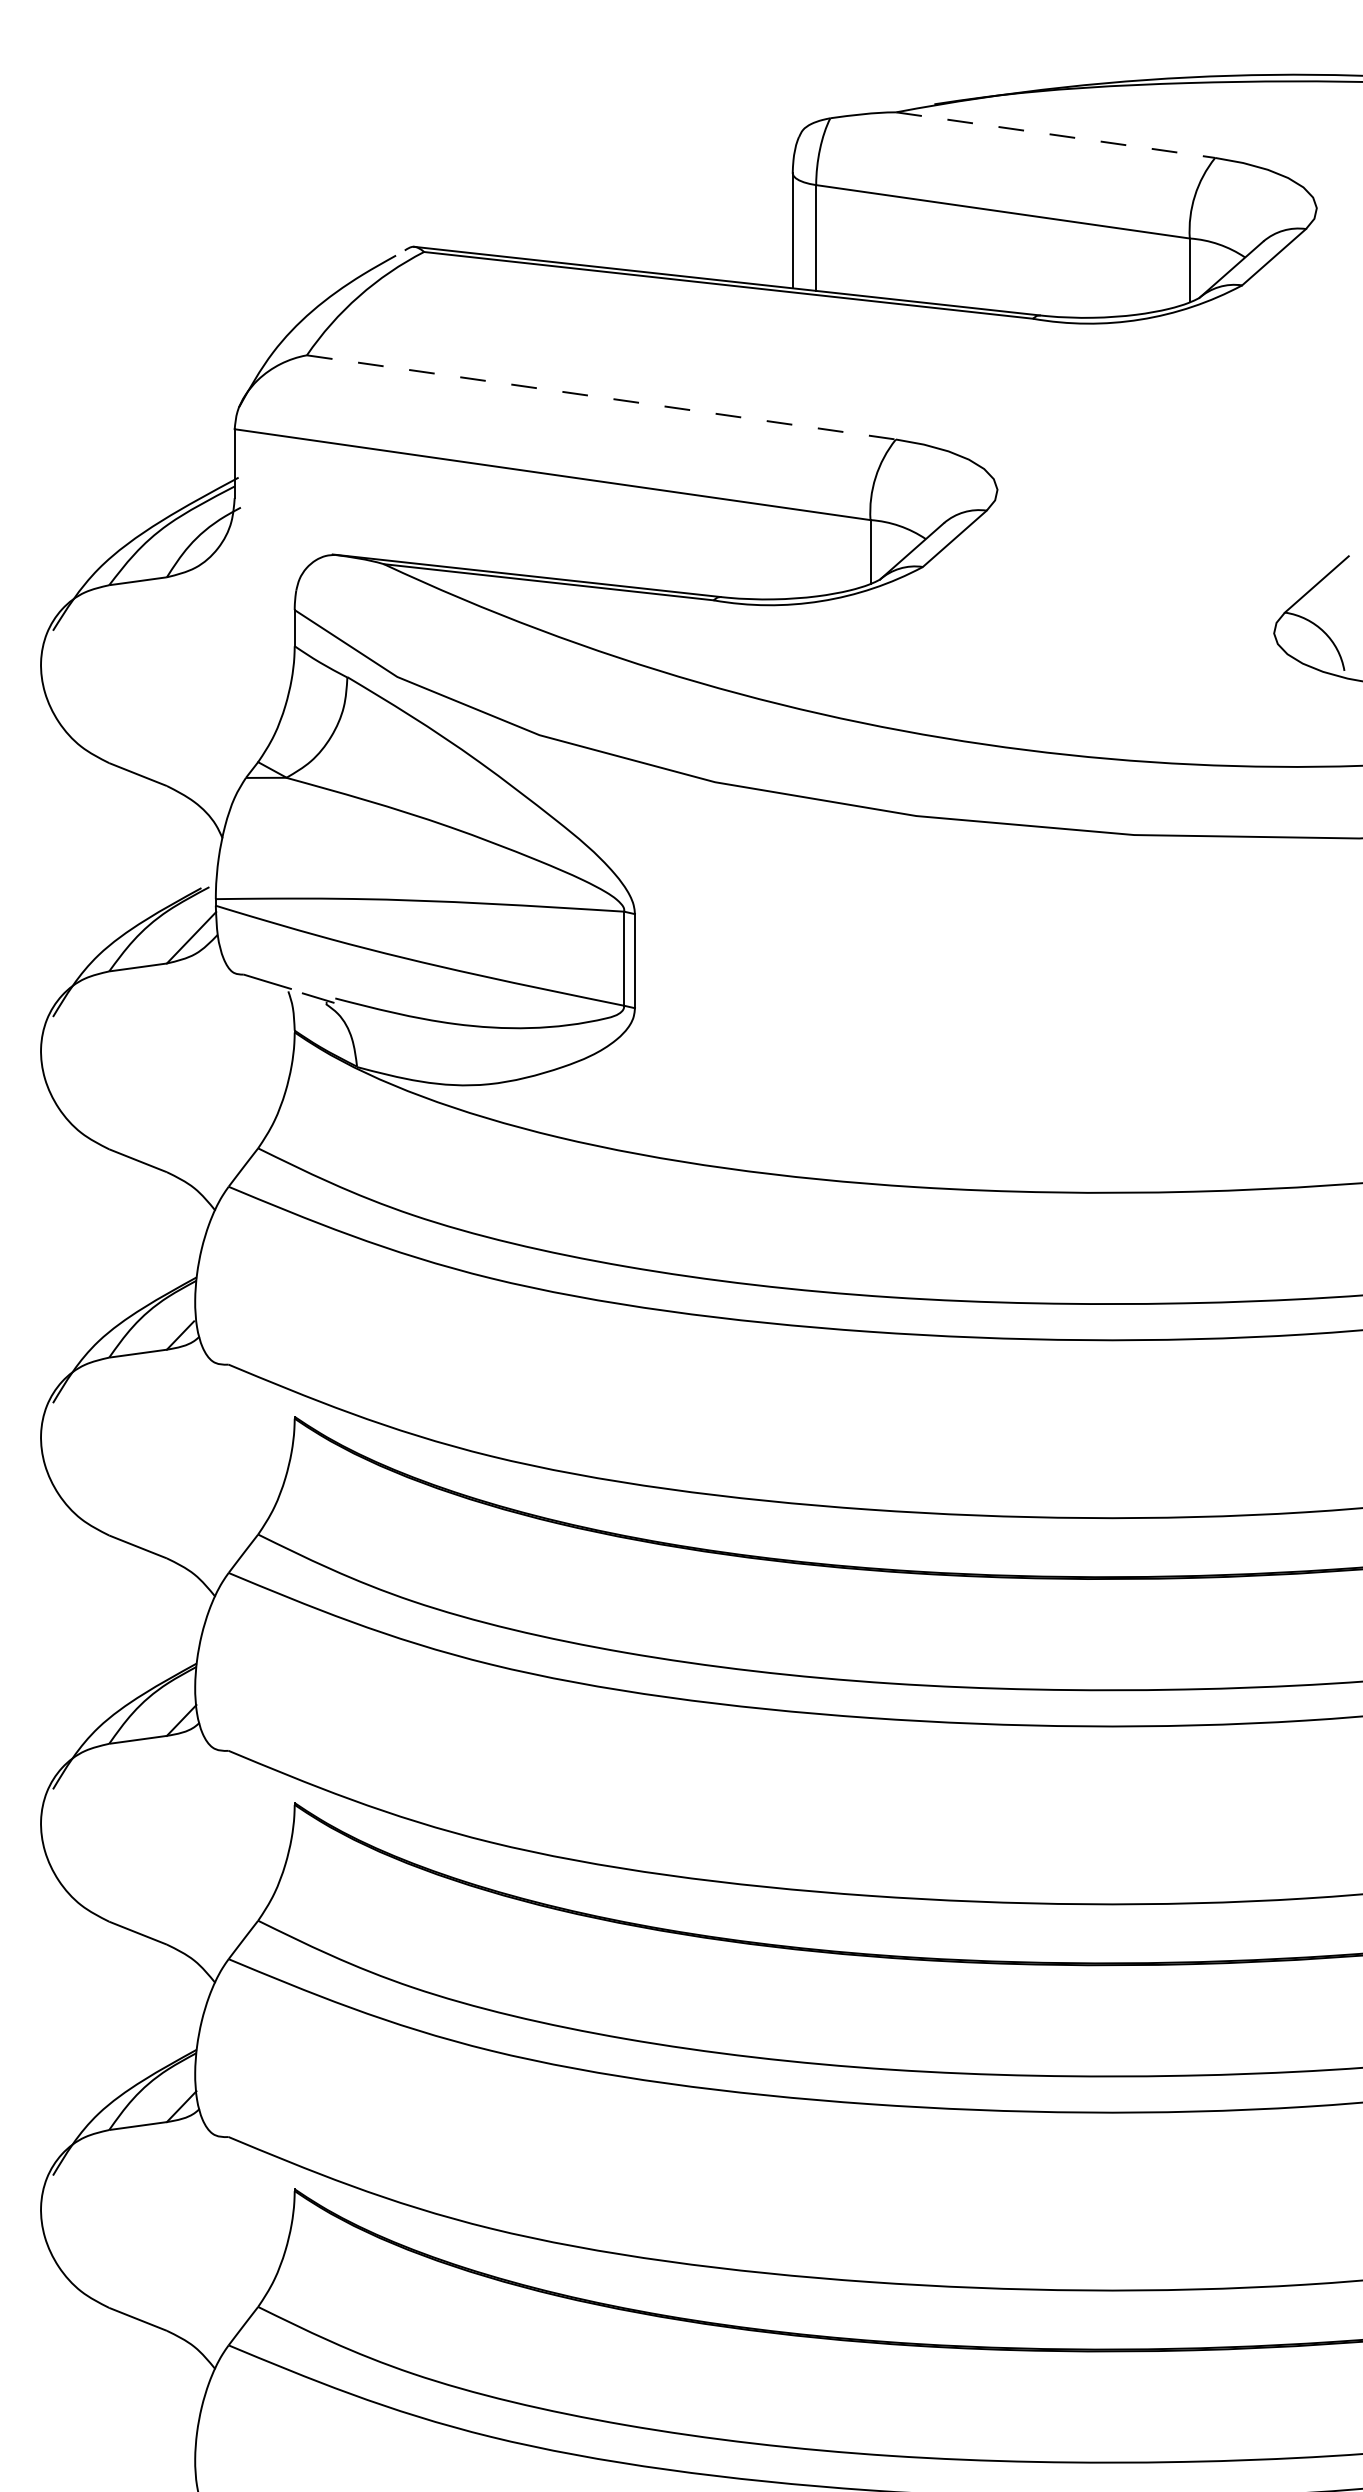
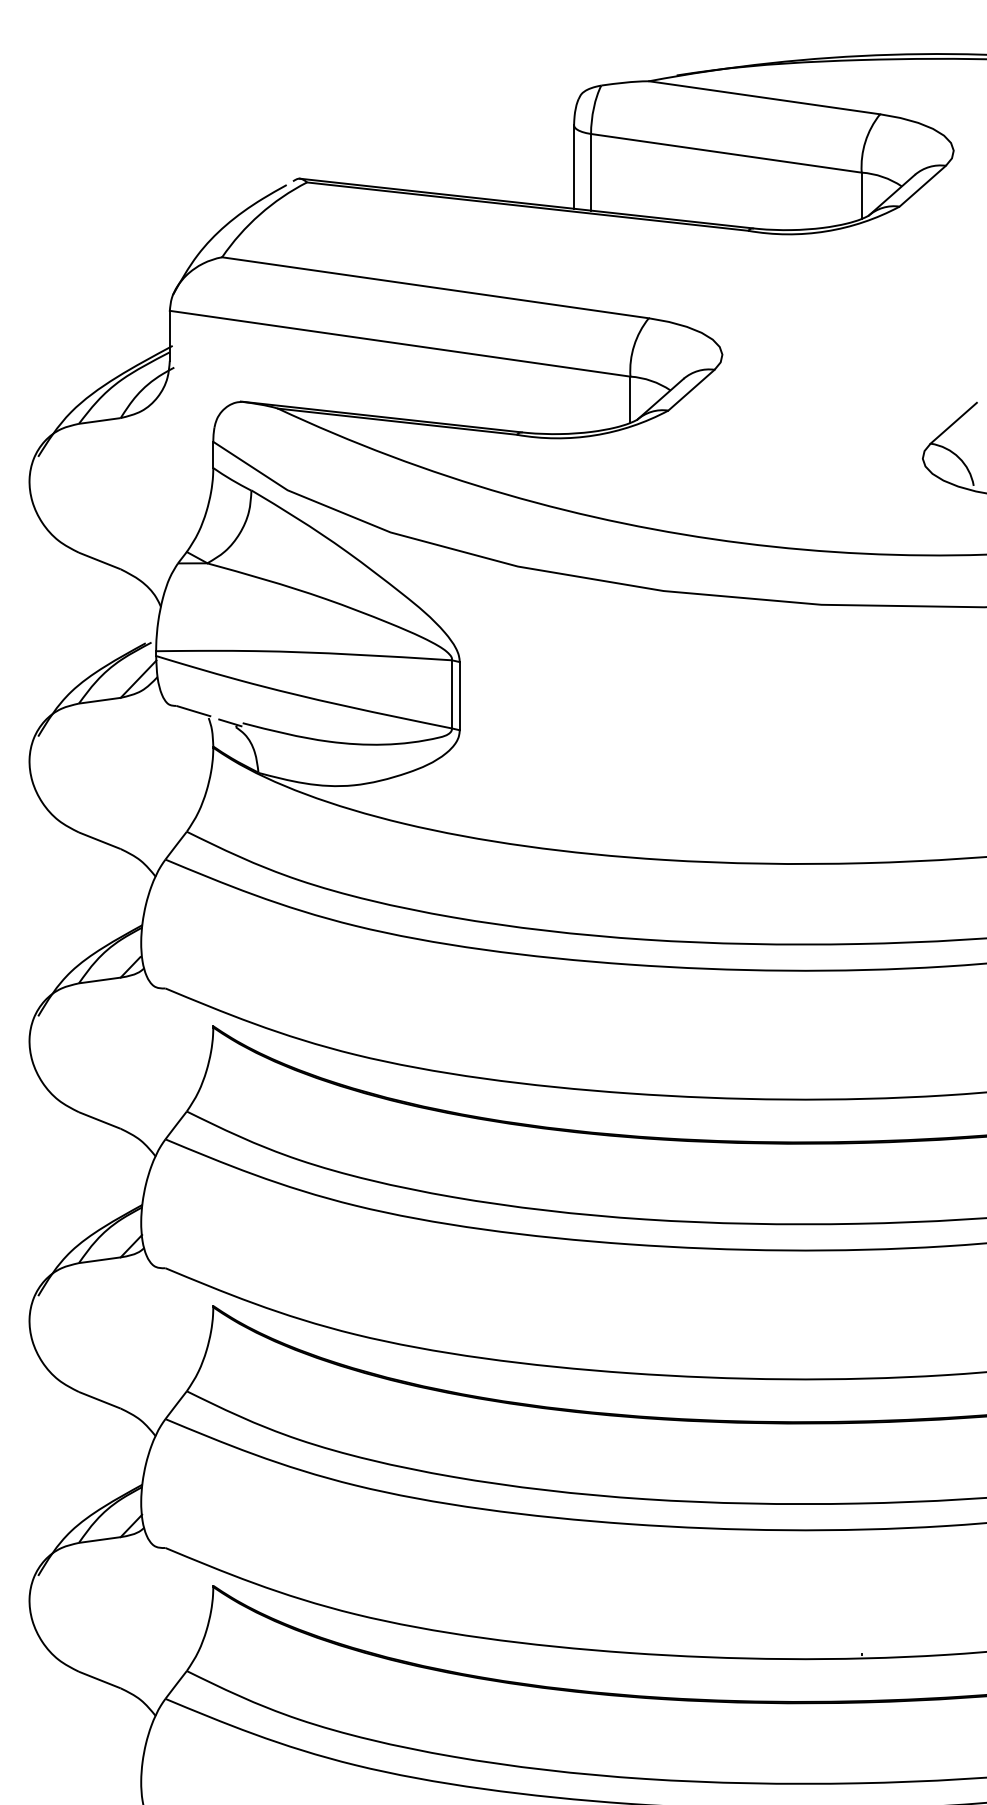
line: (1056, 135) -> (765, 98), dashed -> solid
line: (601, 397) -> (435, 287), dashed -> solid

